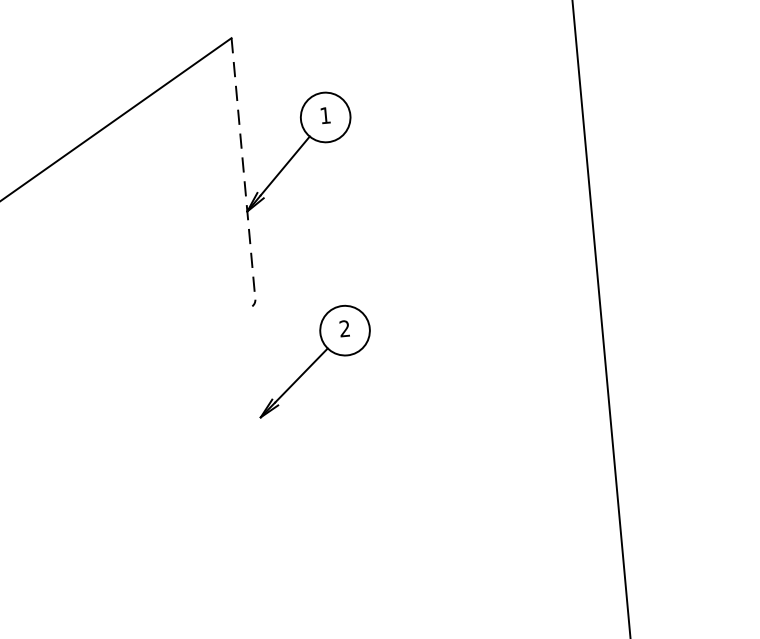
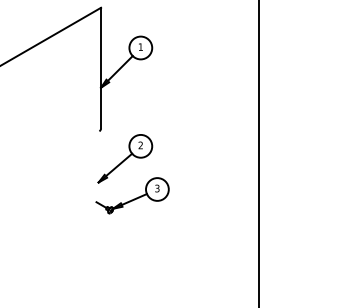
line: (244, 169) -> (101, 68), dashed -> solid
part: (336, 438) -> (132, 195), added

